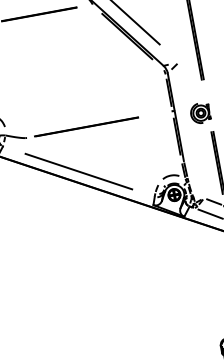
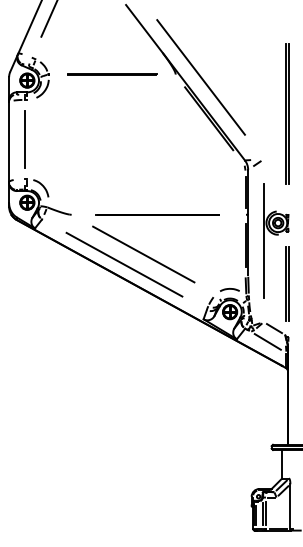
line: (86, 126) -> (157, 214), moved
line: (191, 130) -> (263, 240), added
line: (93, 160) -> (143, 254), added

